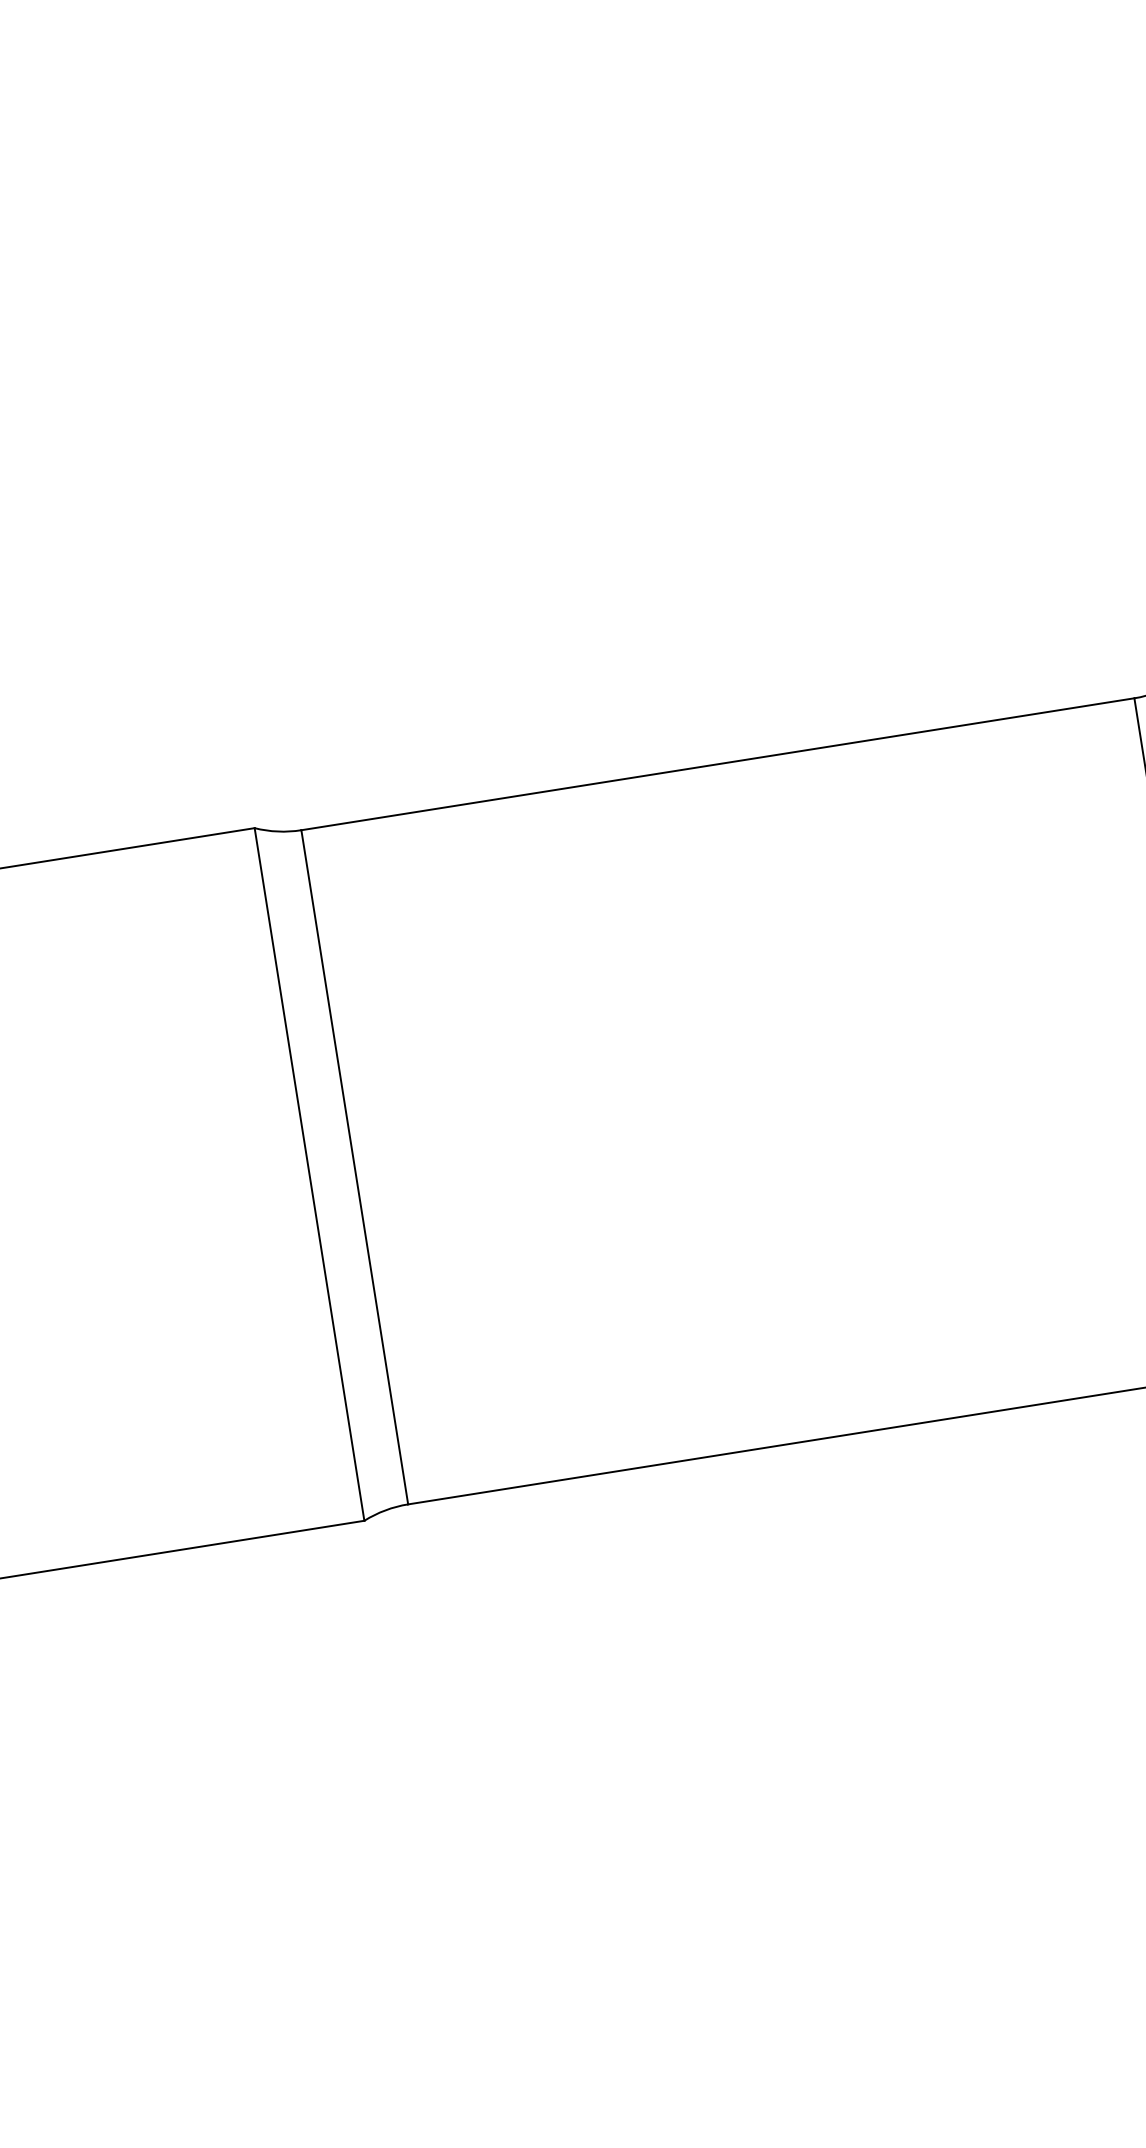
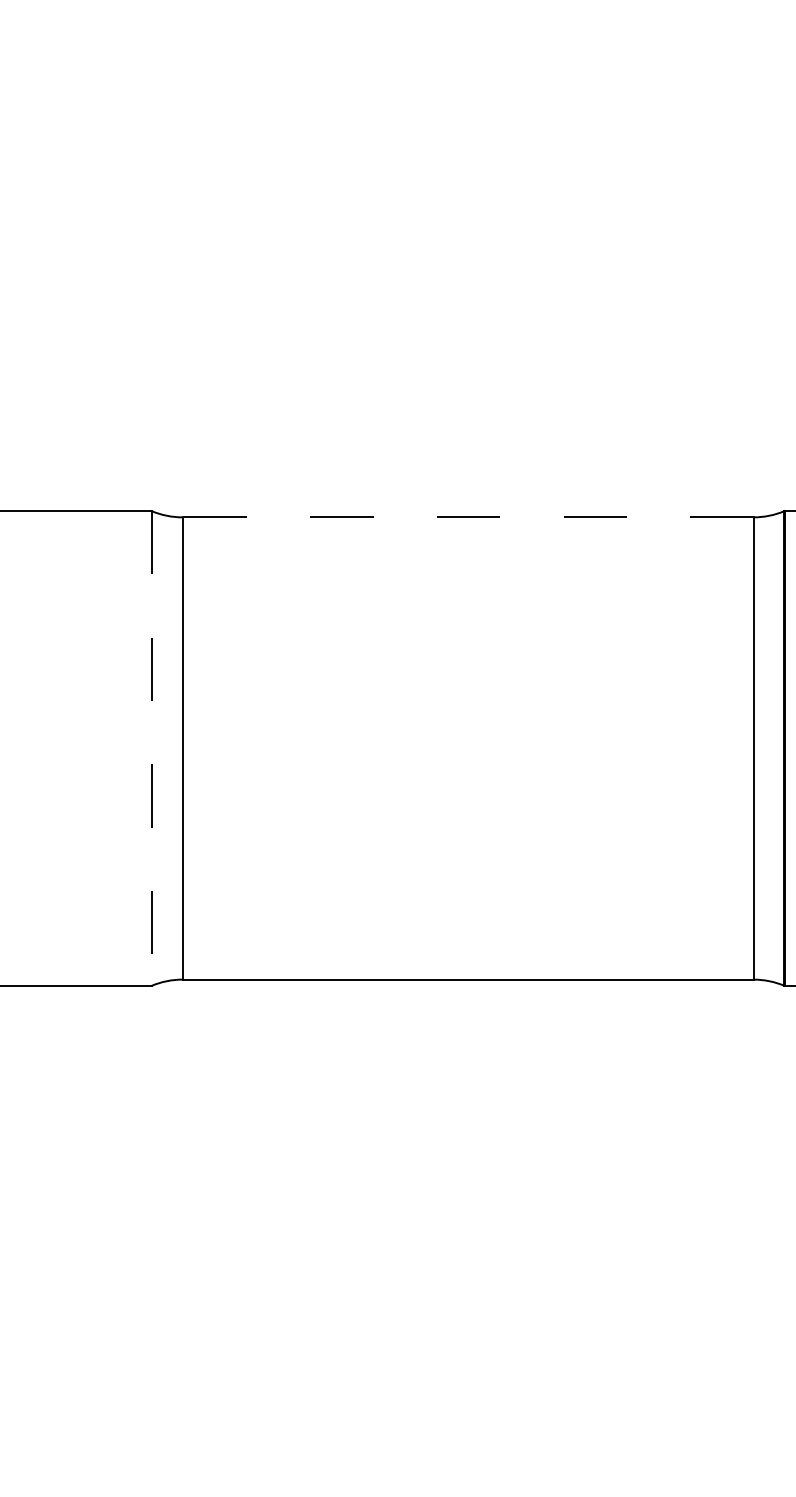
line: (718, 764) -> (468, 517), solid -> dashed
line: (309, 1174) -> (151, 748), solid -> dashed

